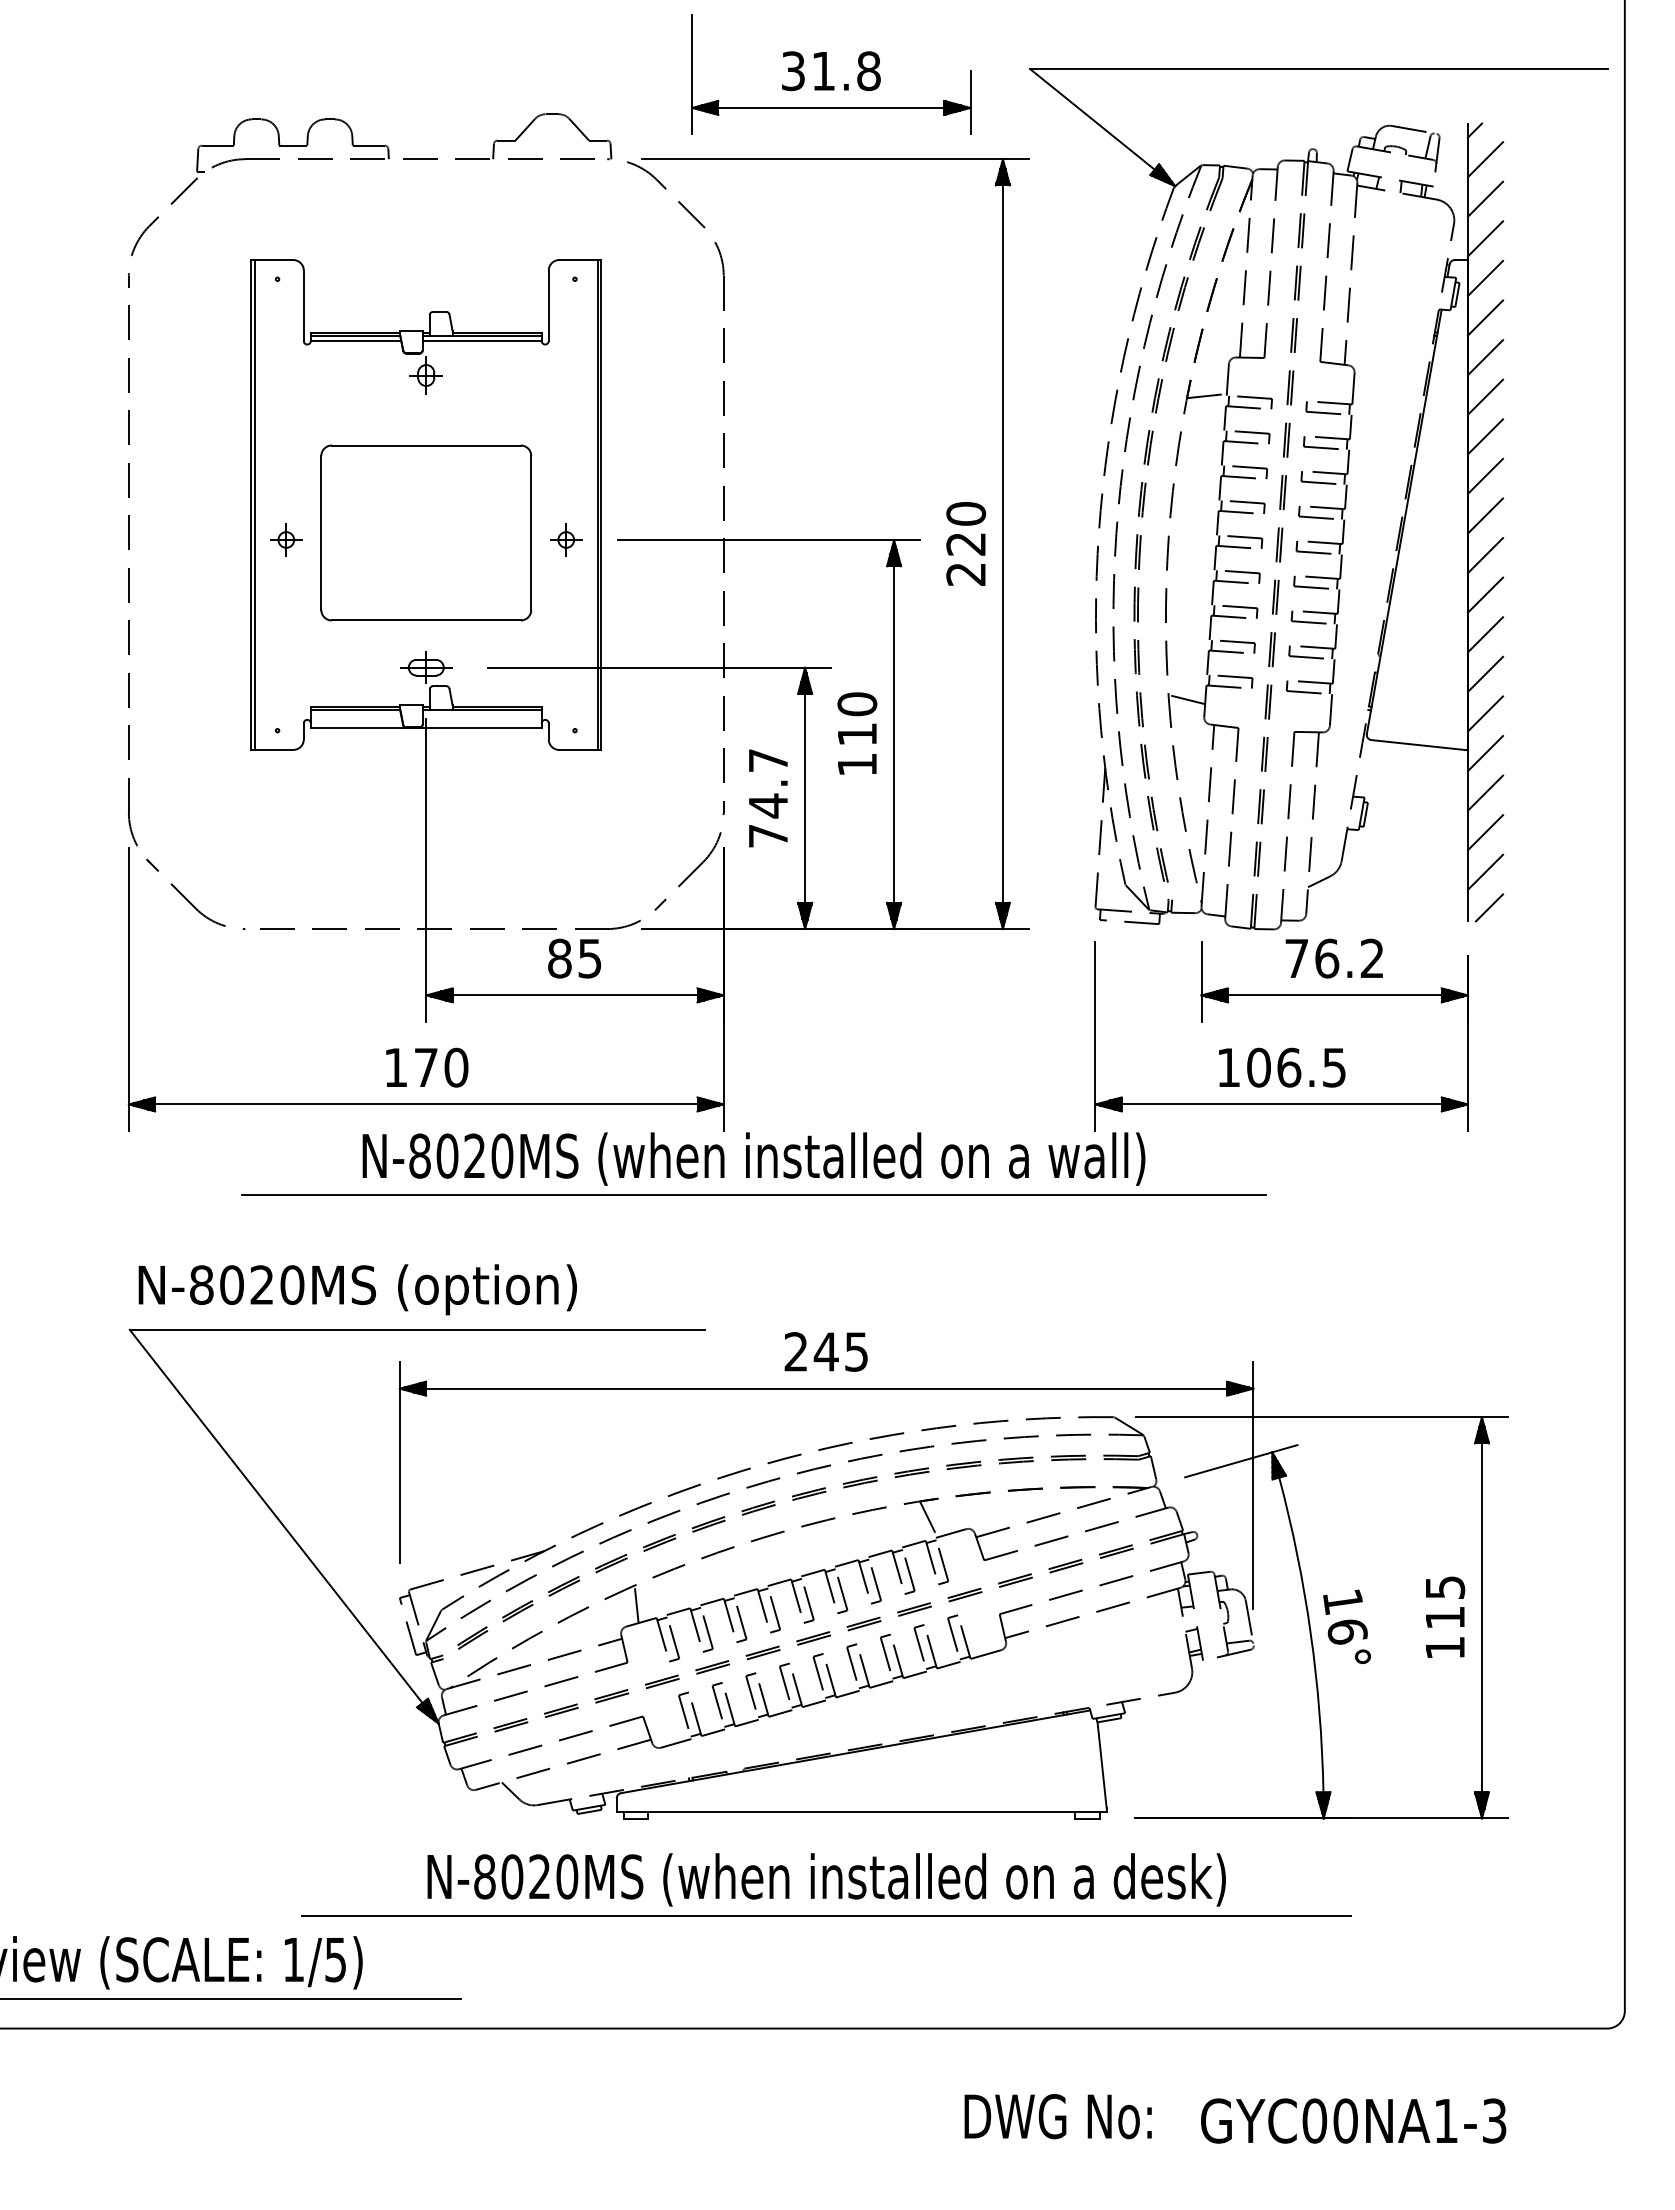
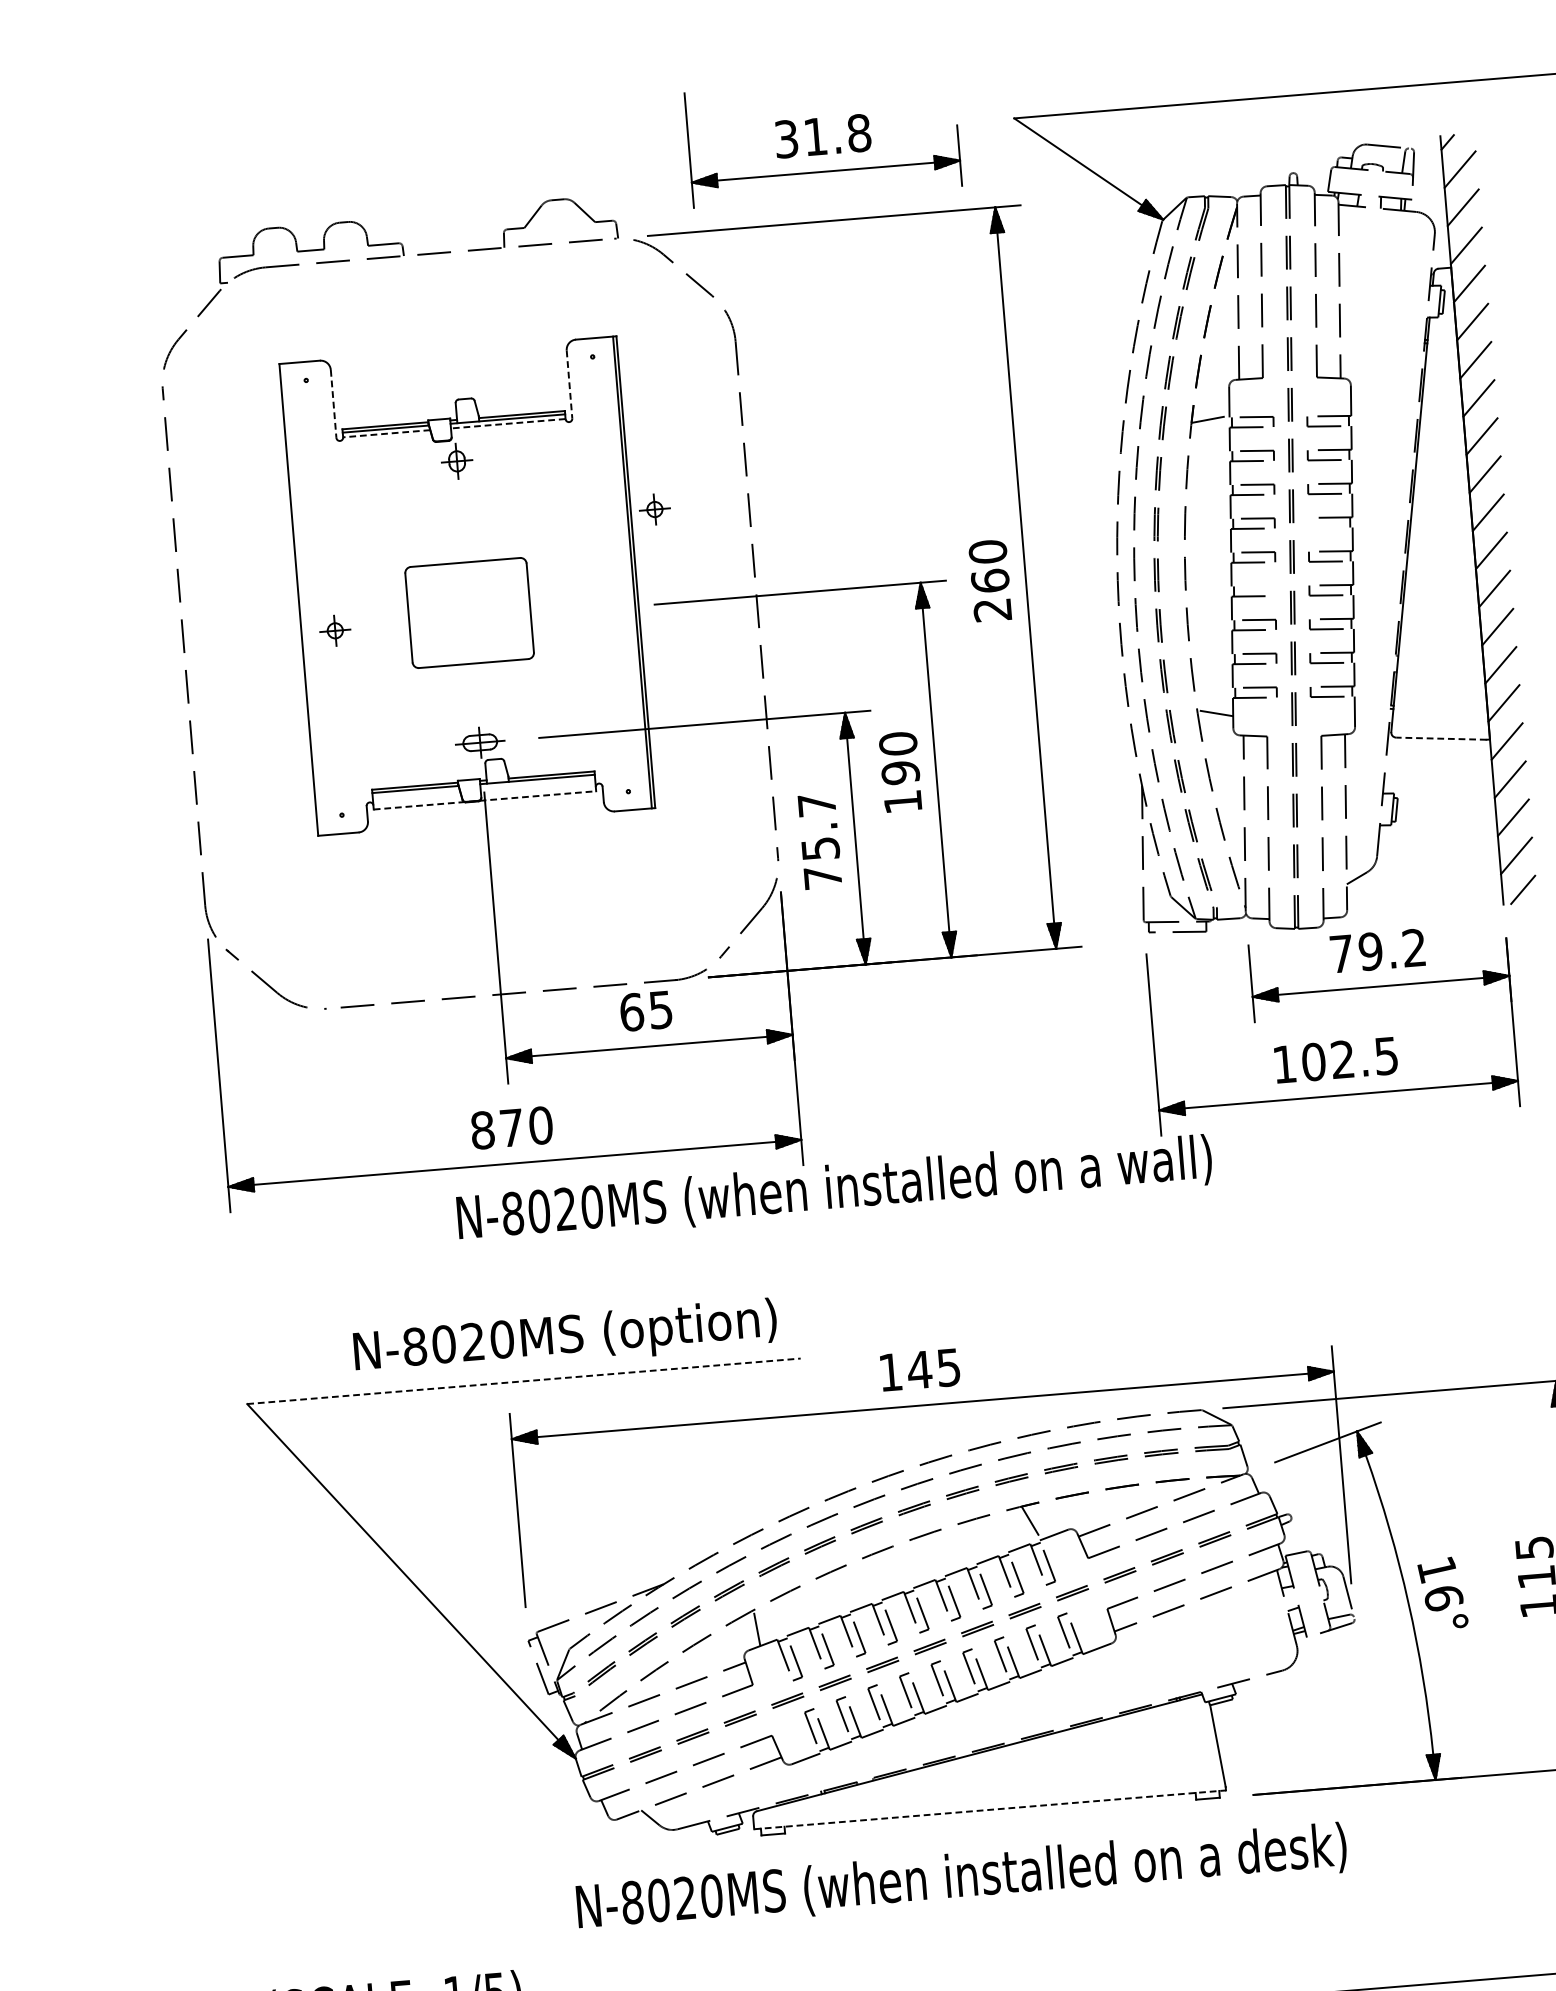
line: (303, 306) -> (333, 404), solid -> dashed
line: (548, 306) -> (569, 385), solid -> dashed
line: (355, 341) -> (386, 434), solid -> dashed
line: (481, 341) -> (507, 424), solid -> dashed
line: (254, 504) -> (301, 599), removed
part: (1315, 512) -> (1324, 522), removed
part: (426, 532) -> (469, 612), size x0.6
part: (566, 539) -> (655, 509), moved
text: (966, 543) -> (990, 580), 220 -> 260
part: (1242, 576) -> (1259, 590), removed
line: (426, 727) -> (485, 800), solid -> dashed
text: (857, 734) -> (900, 772), 110 -> 190
line: (1418, 745) -> (1441, 739), solid -> dashed
text: (768, 805) -> (820, 848), 74.7 -> 75.7
text: (559, 958) -> (631, 1012), 85 -> 65
text: (1327, 958) -> (1371, 951), 76.2 -> 79.2
text: (395, 1067) -> (482, 1130), 170 -> 870
text: (1289, 1067) -> (1343, 1059), 106.5 -> 102.5
line: (753, 1195) -> (837, 1225), removed
text: (357, 1289) -> (565, 1338), moved
line: (417, 1330) -> (524, 1381), solid -> dashed
text: (795, 1351) -> (889, 1372), 245 -> 145
line: (861, 1811) -> (989, 1809), solid -> dashed
line: (826, 1916) -> (964, 1913), removed

